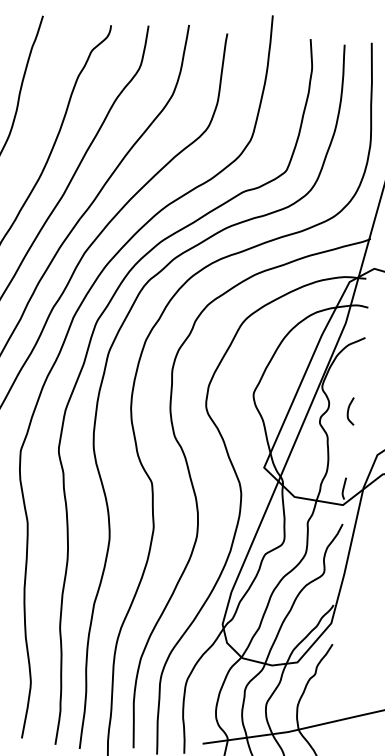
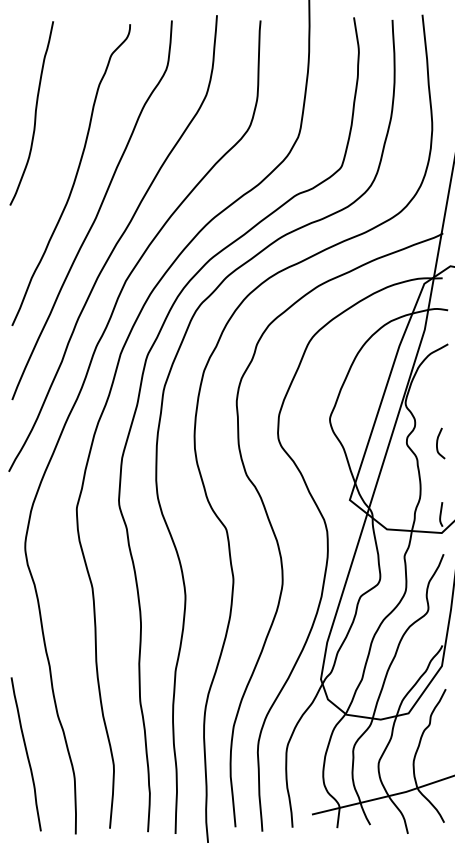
curve: (349, 409) -> (438, 441), moved

